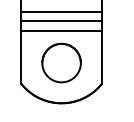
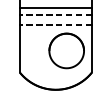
line: (61, 20) -> (55, 15), solid -> dashed
line: (61, 30) -> (55, 24), solid -> dashed
part: (61, 62) -> (66, 50), moved

